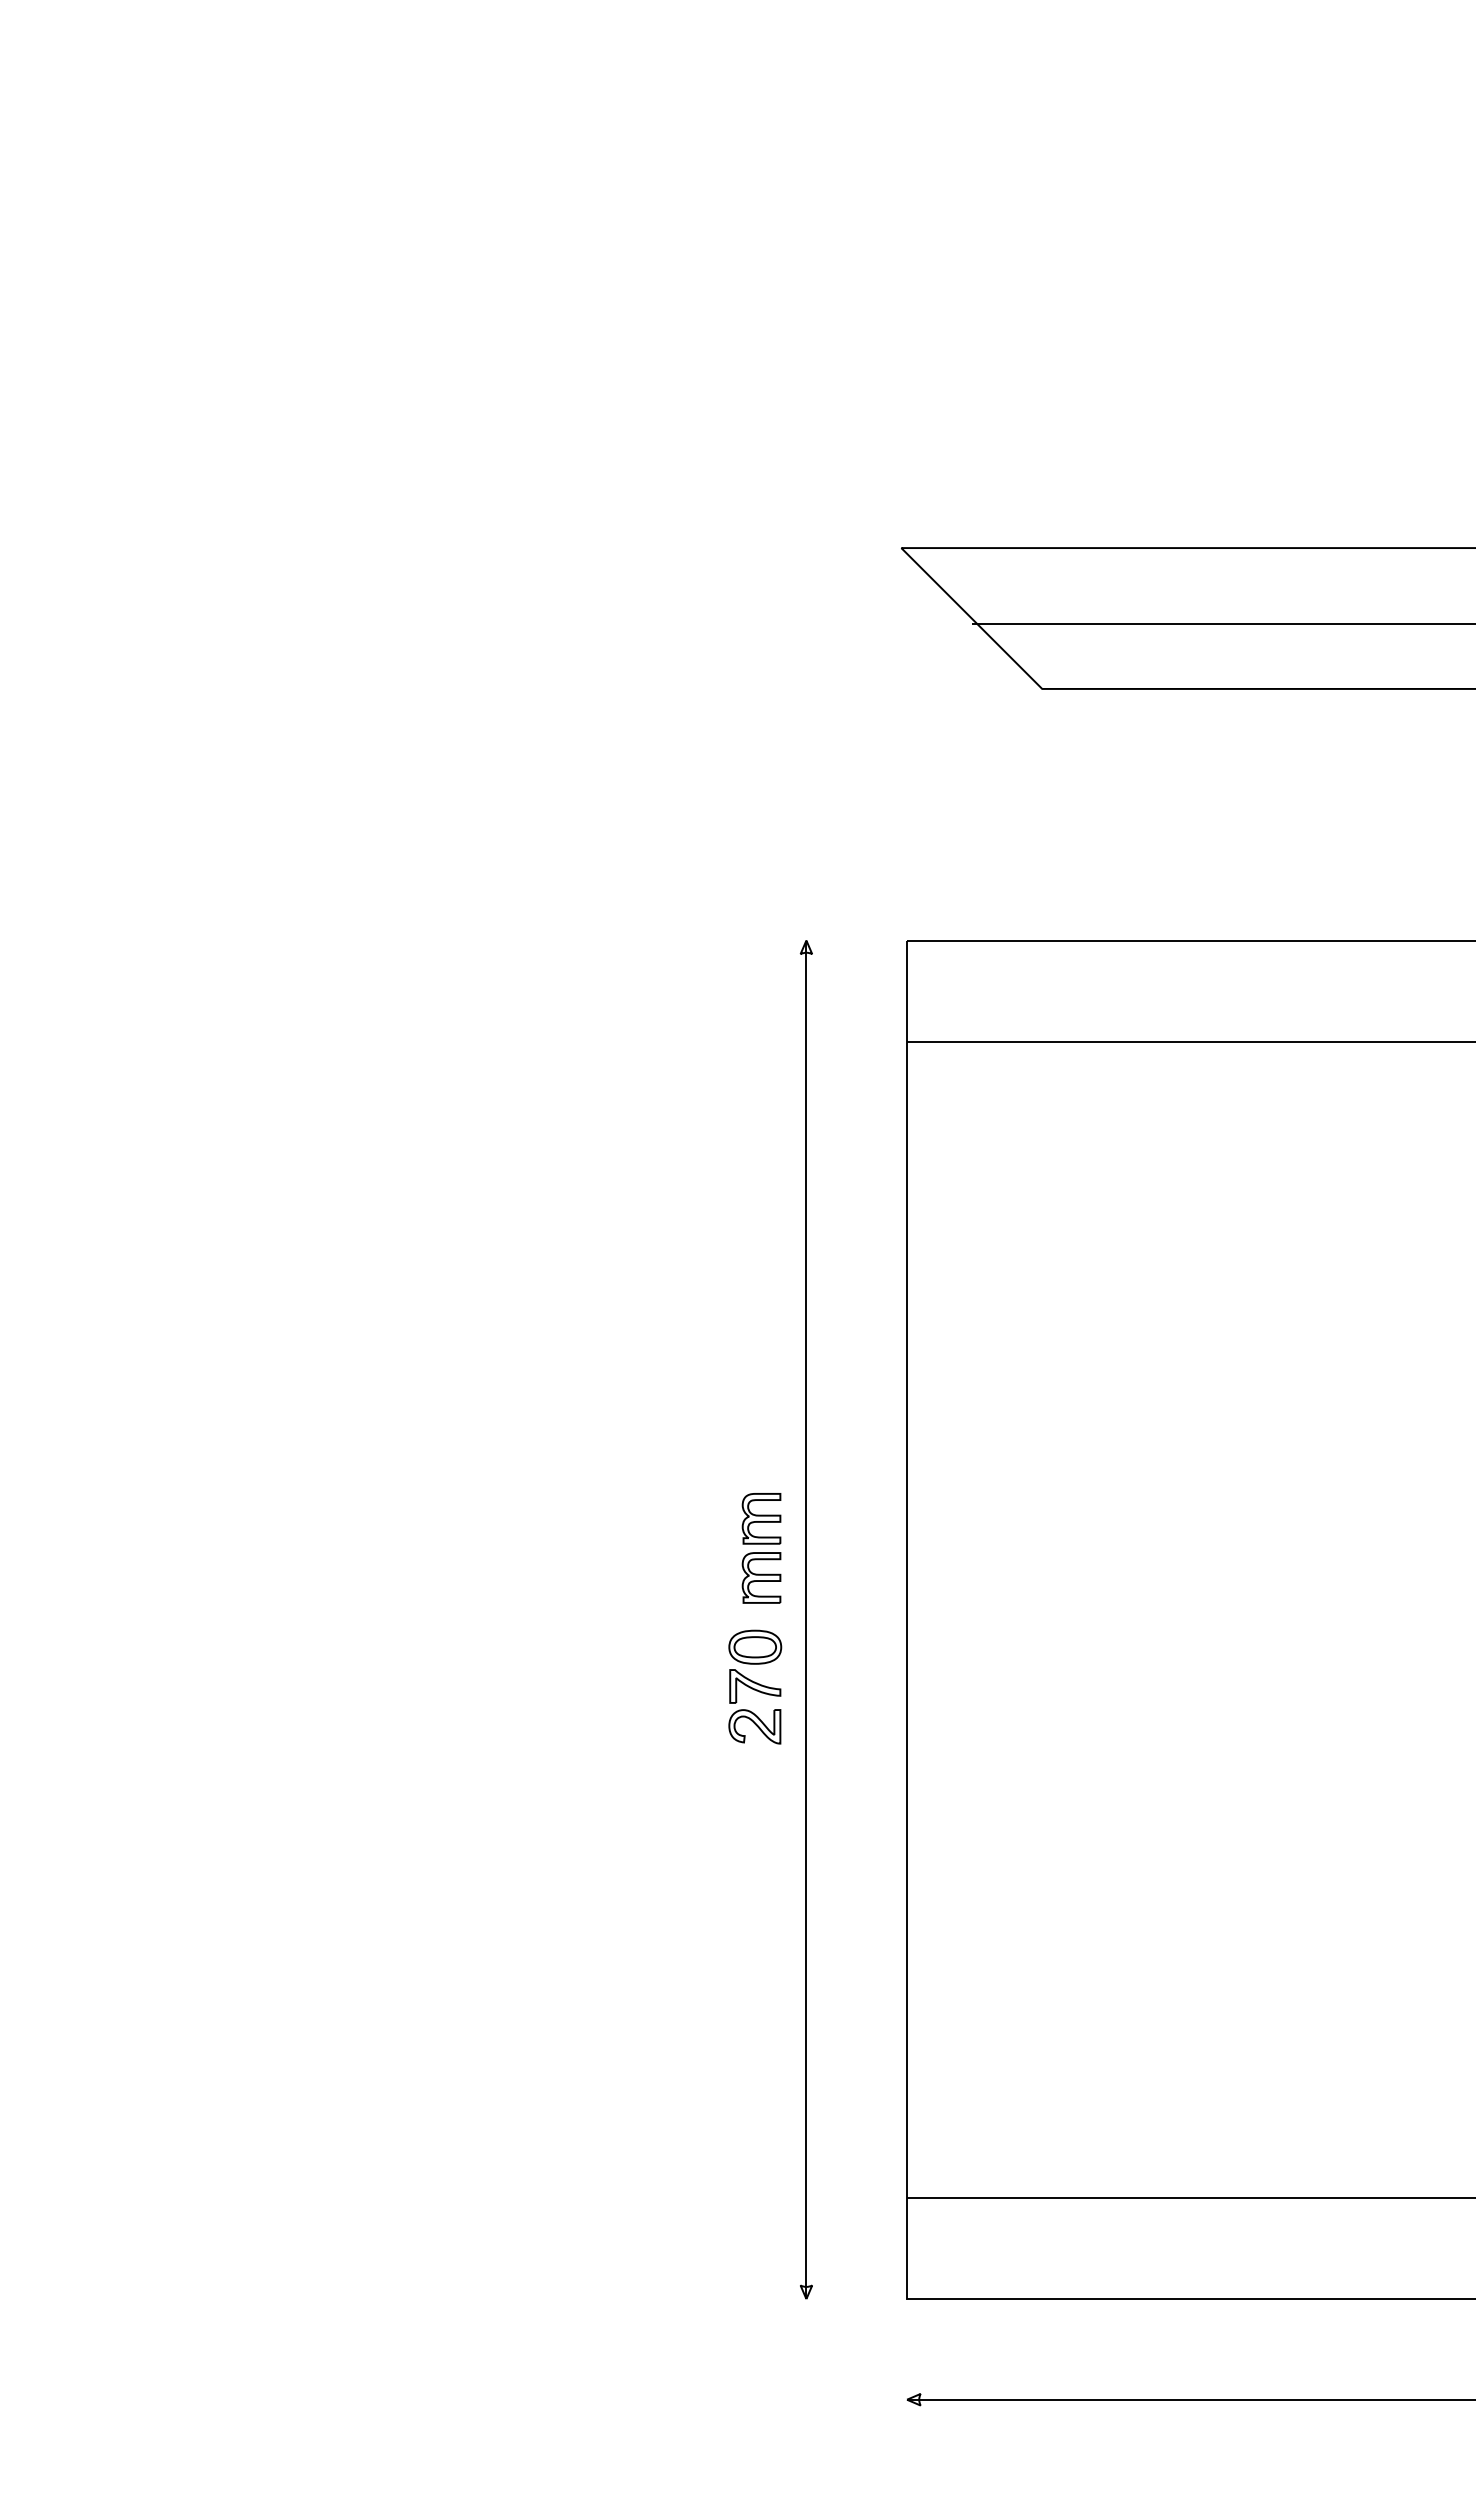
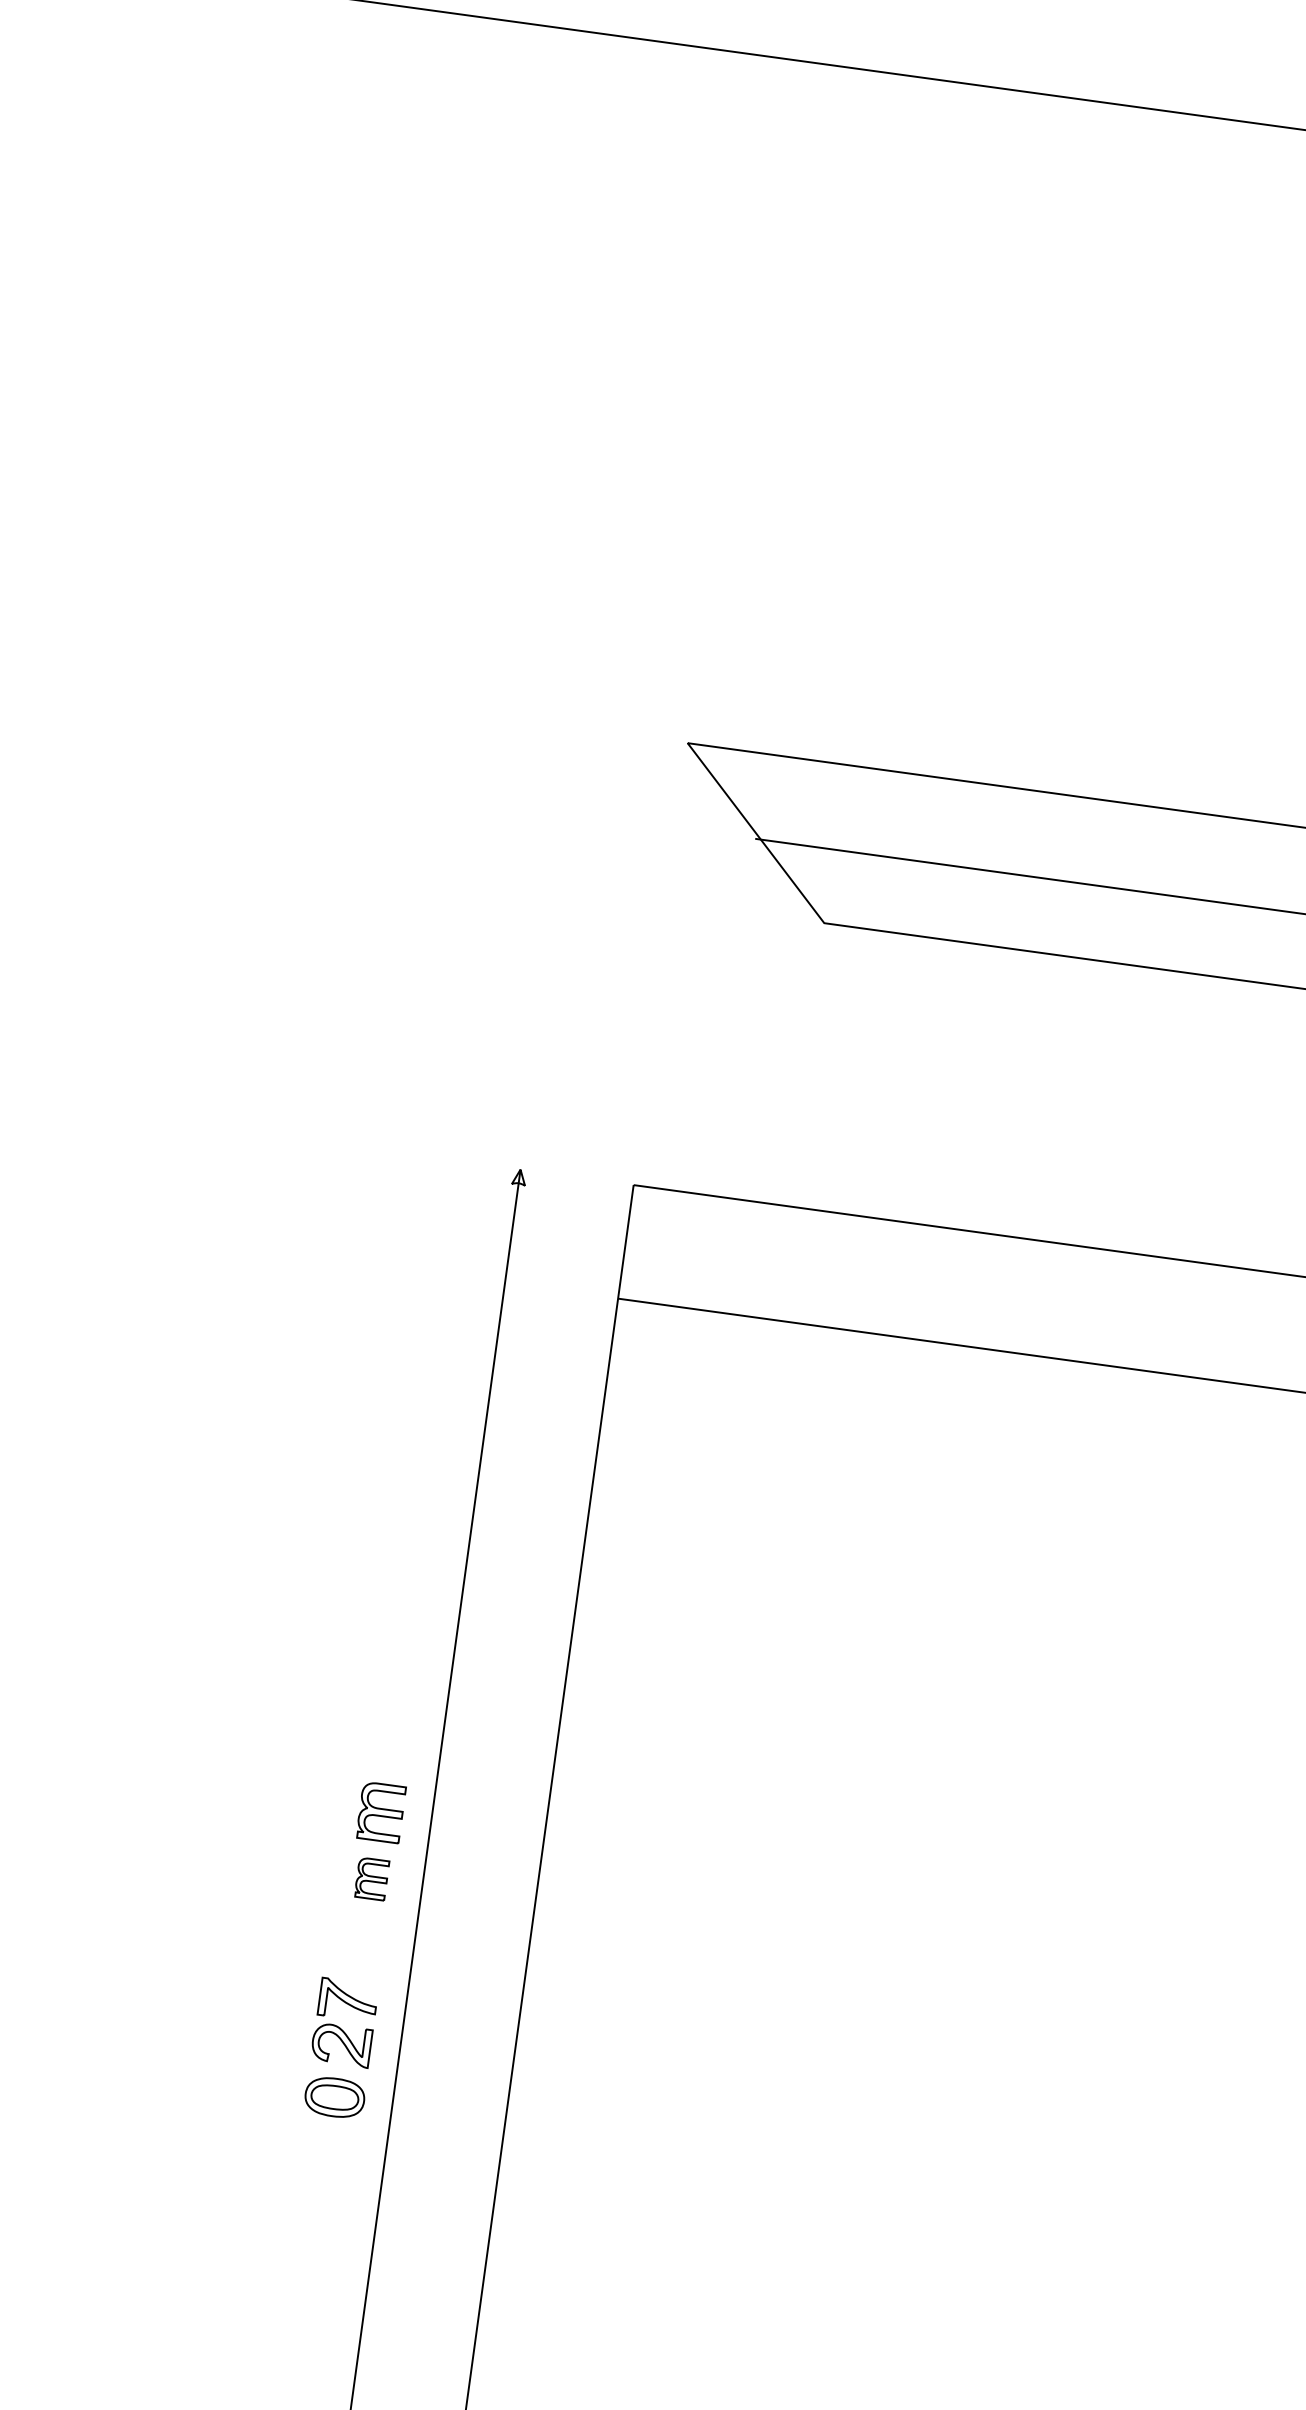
part: (761, 1577) -> (372, 1878), size x0.7
part: (755, 1646) -> (335, 2096), moved

